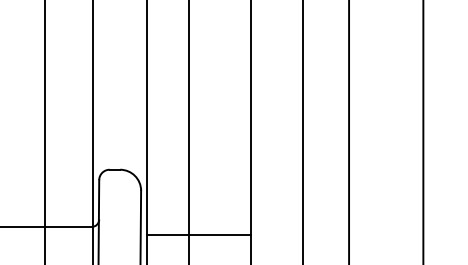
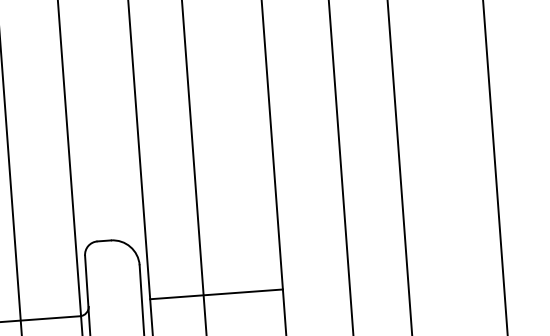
line: (199, 234) -> (216, 294), moved

